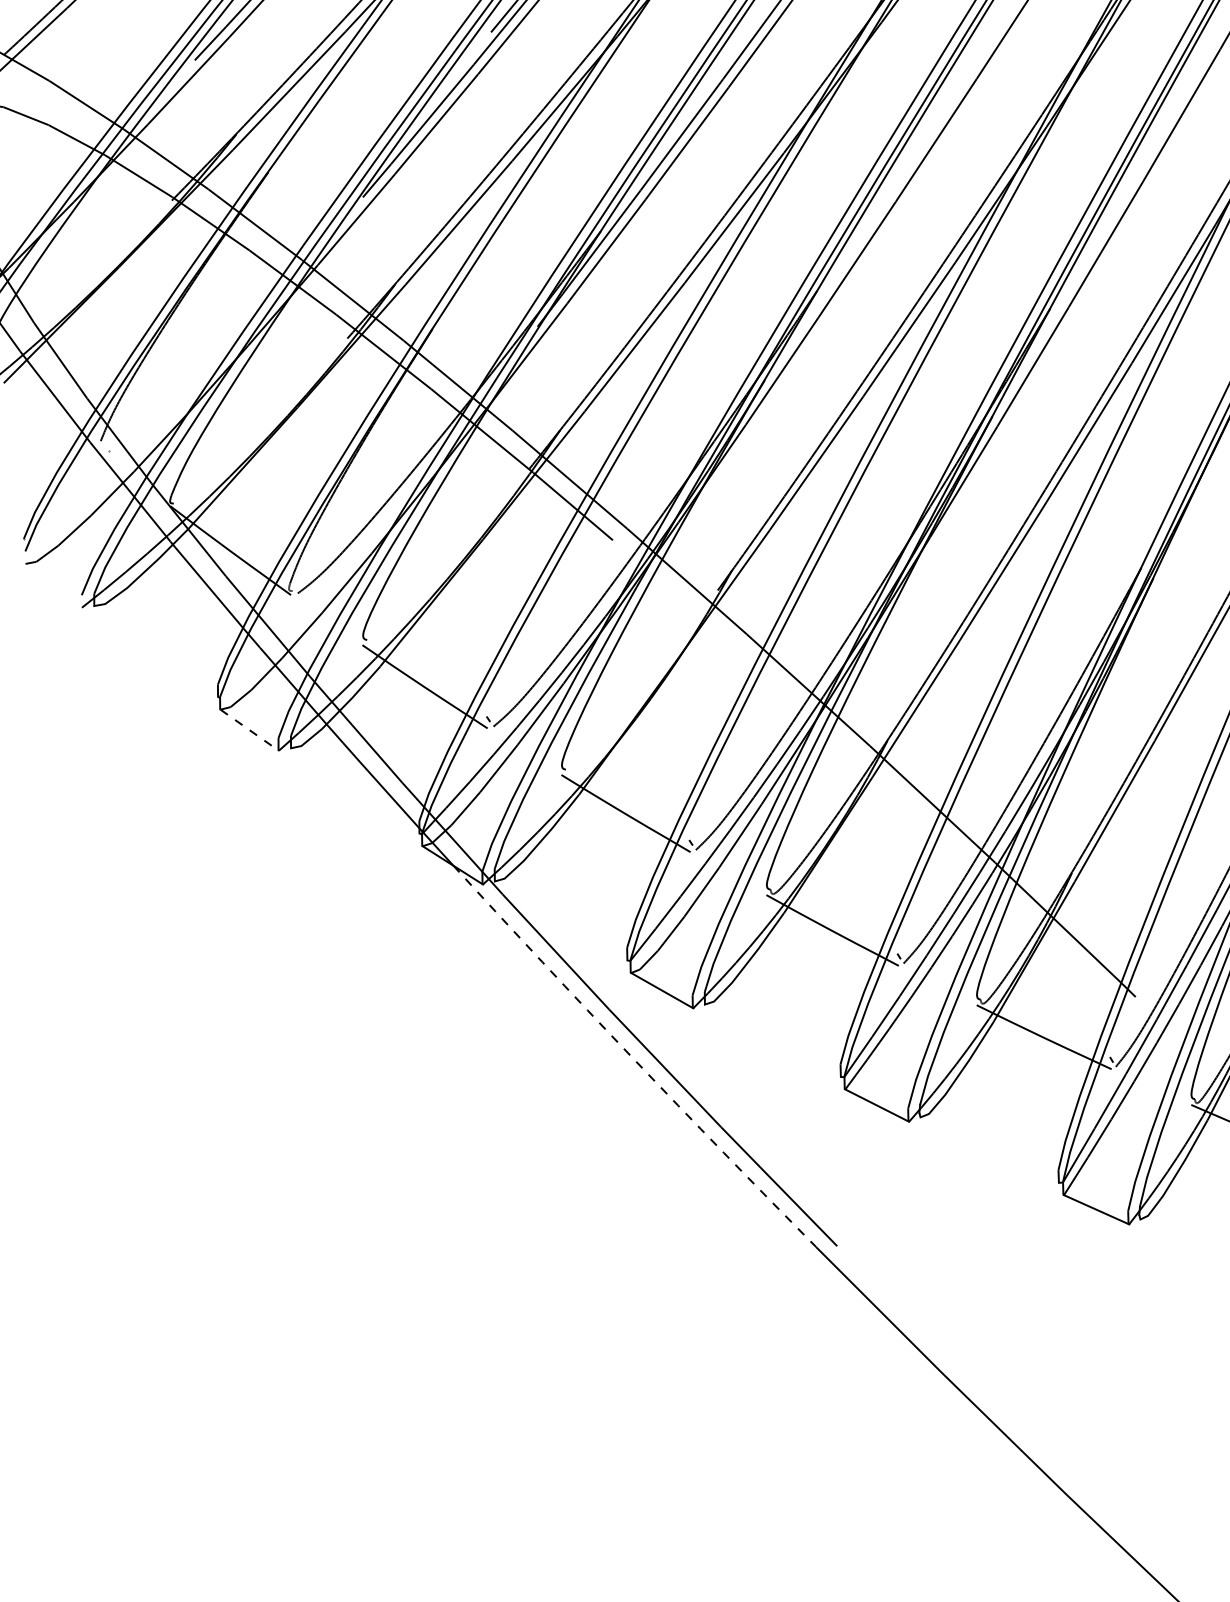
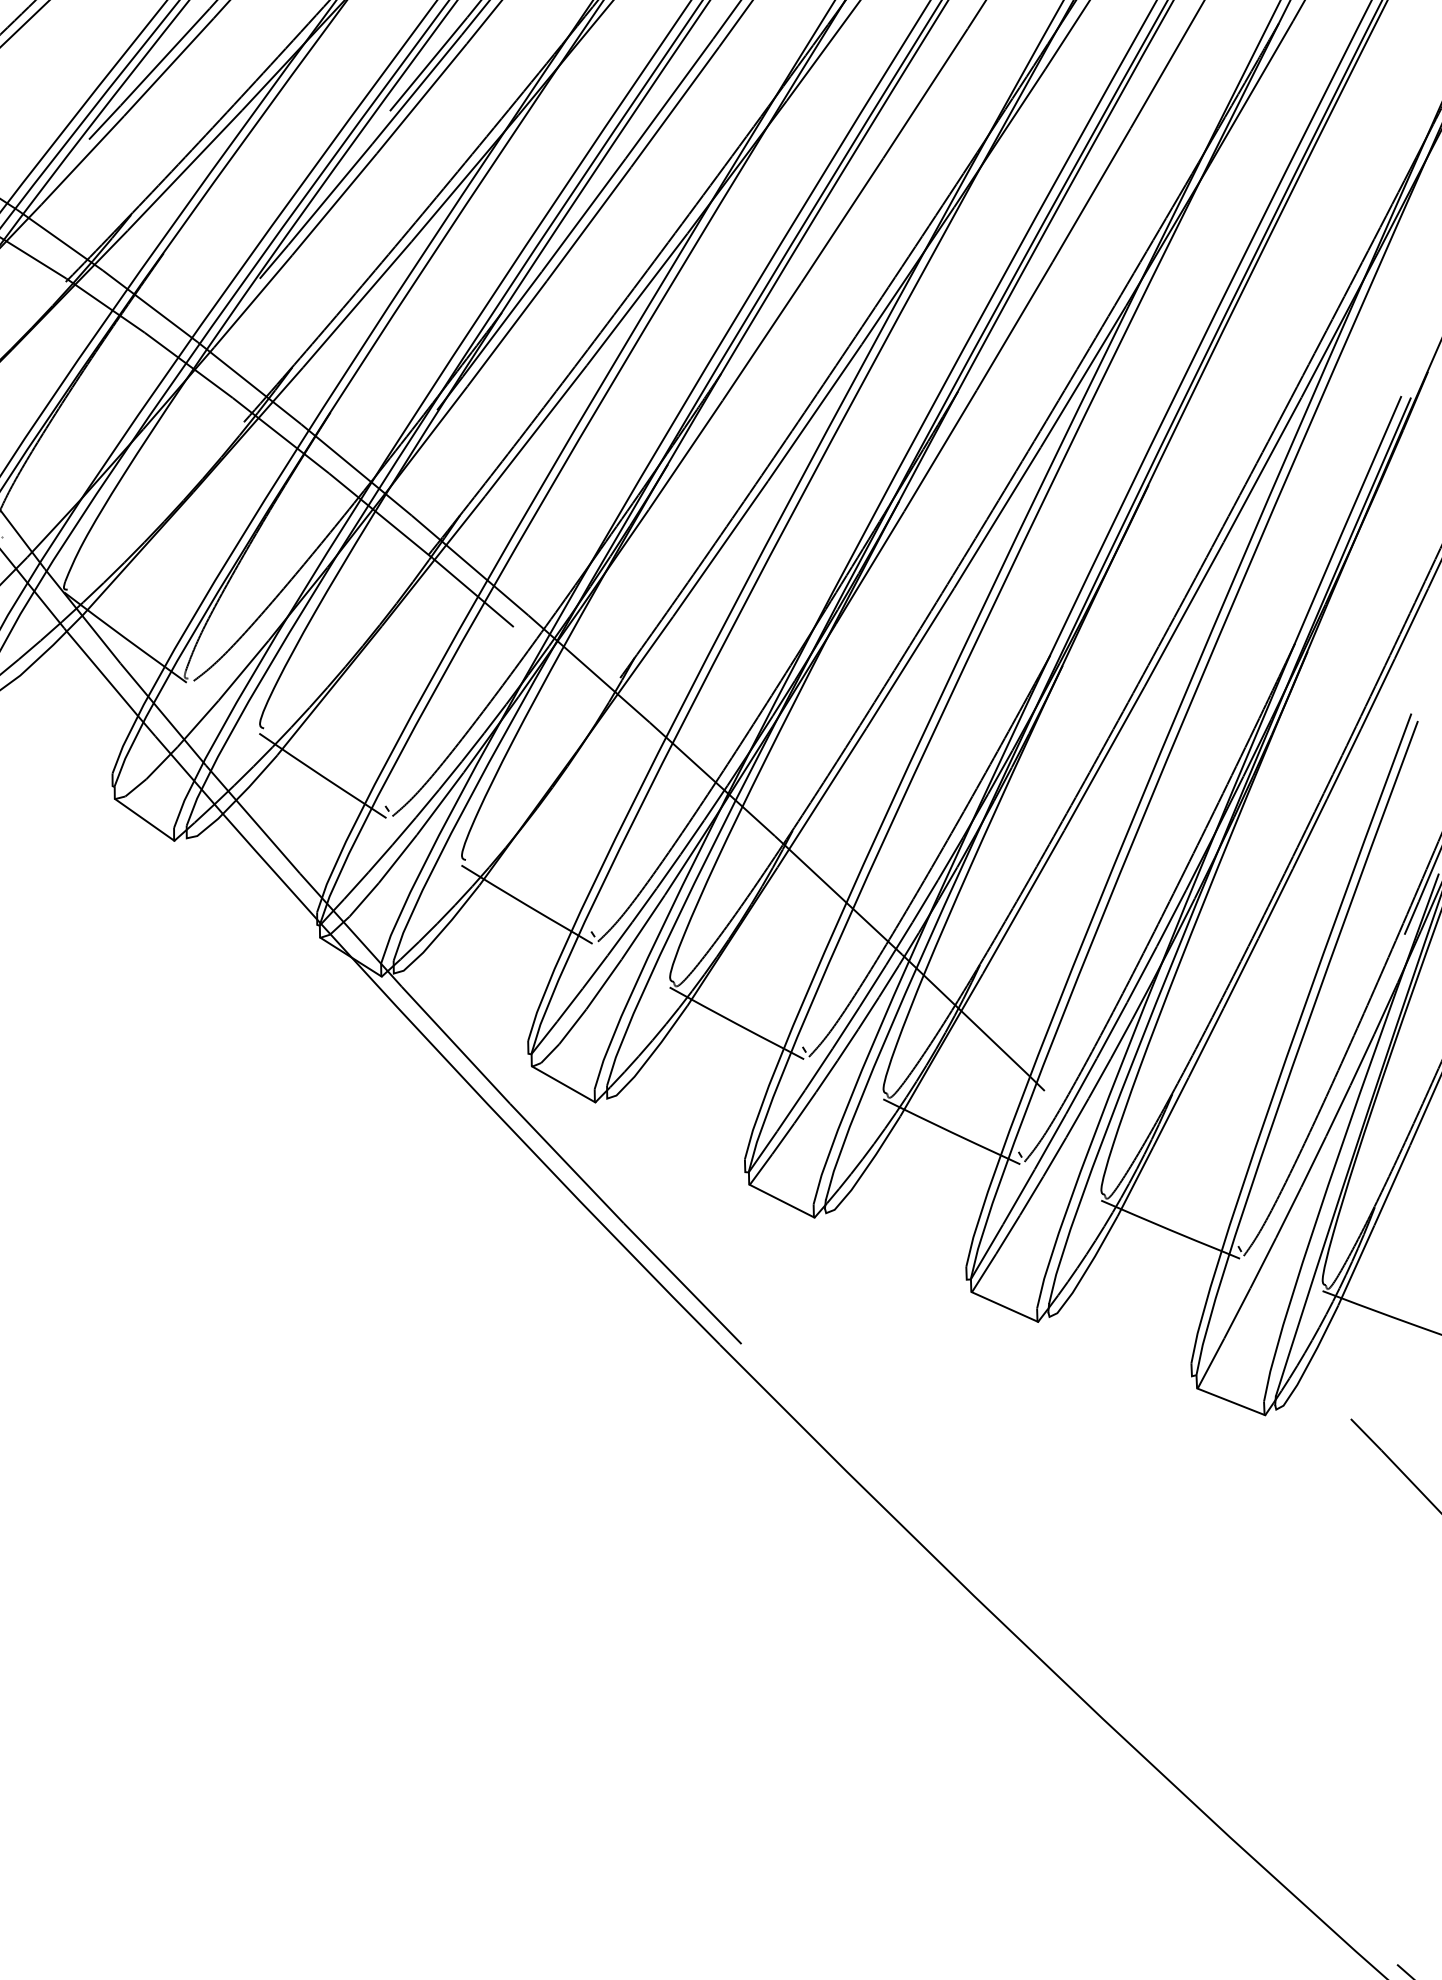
line: (250, 730) -> (145, 820), dashed -> solid
arc: (632, 1057) -> (533, 1152), dashed -> solid

